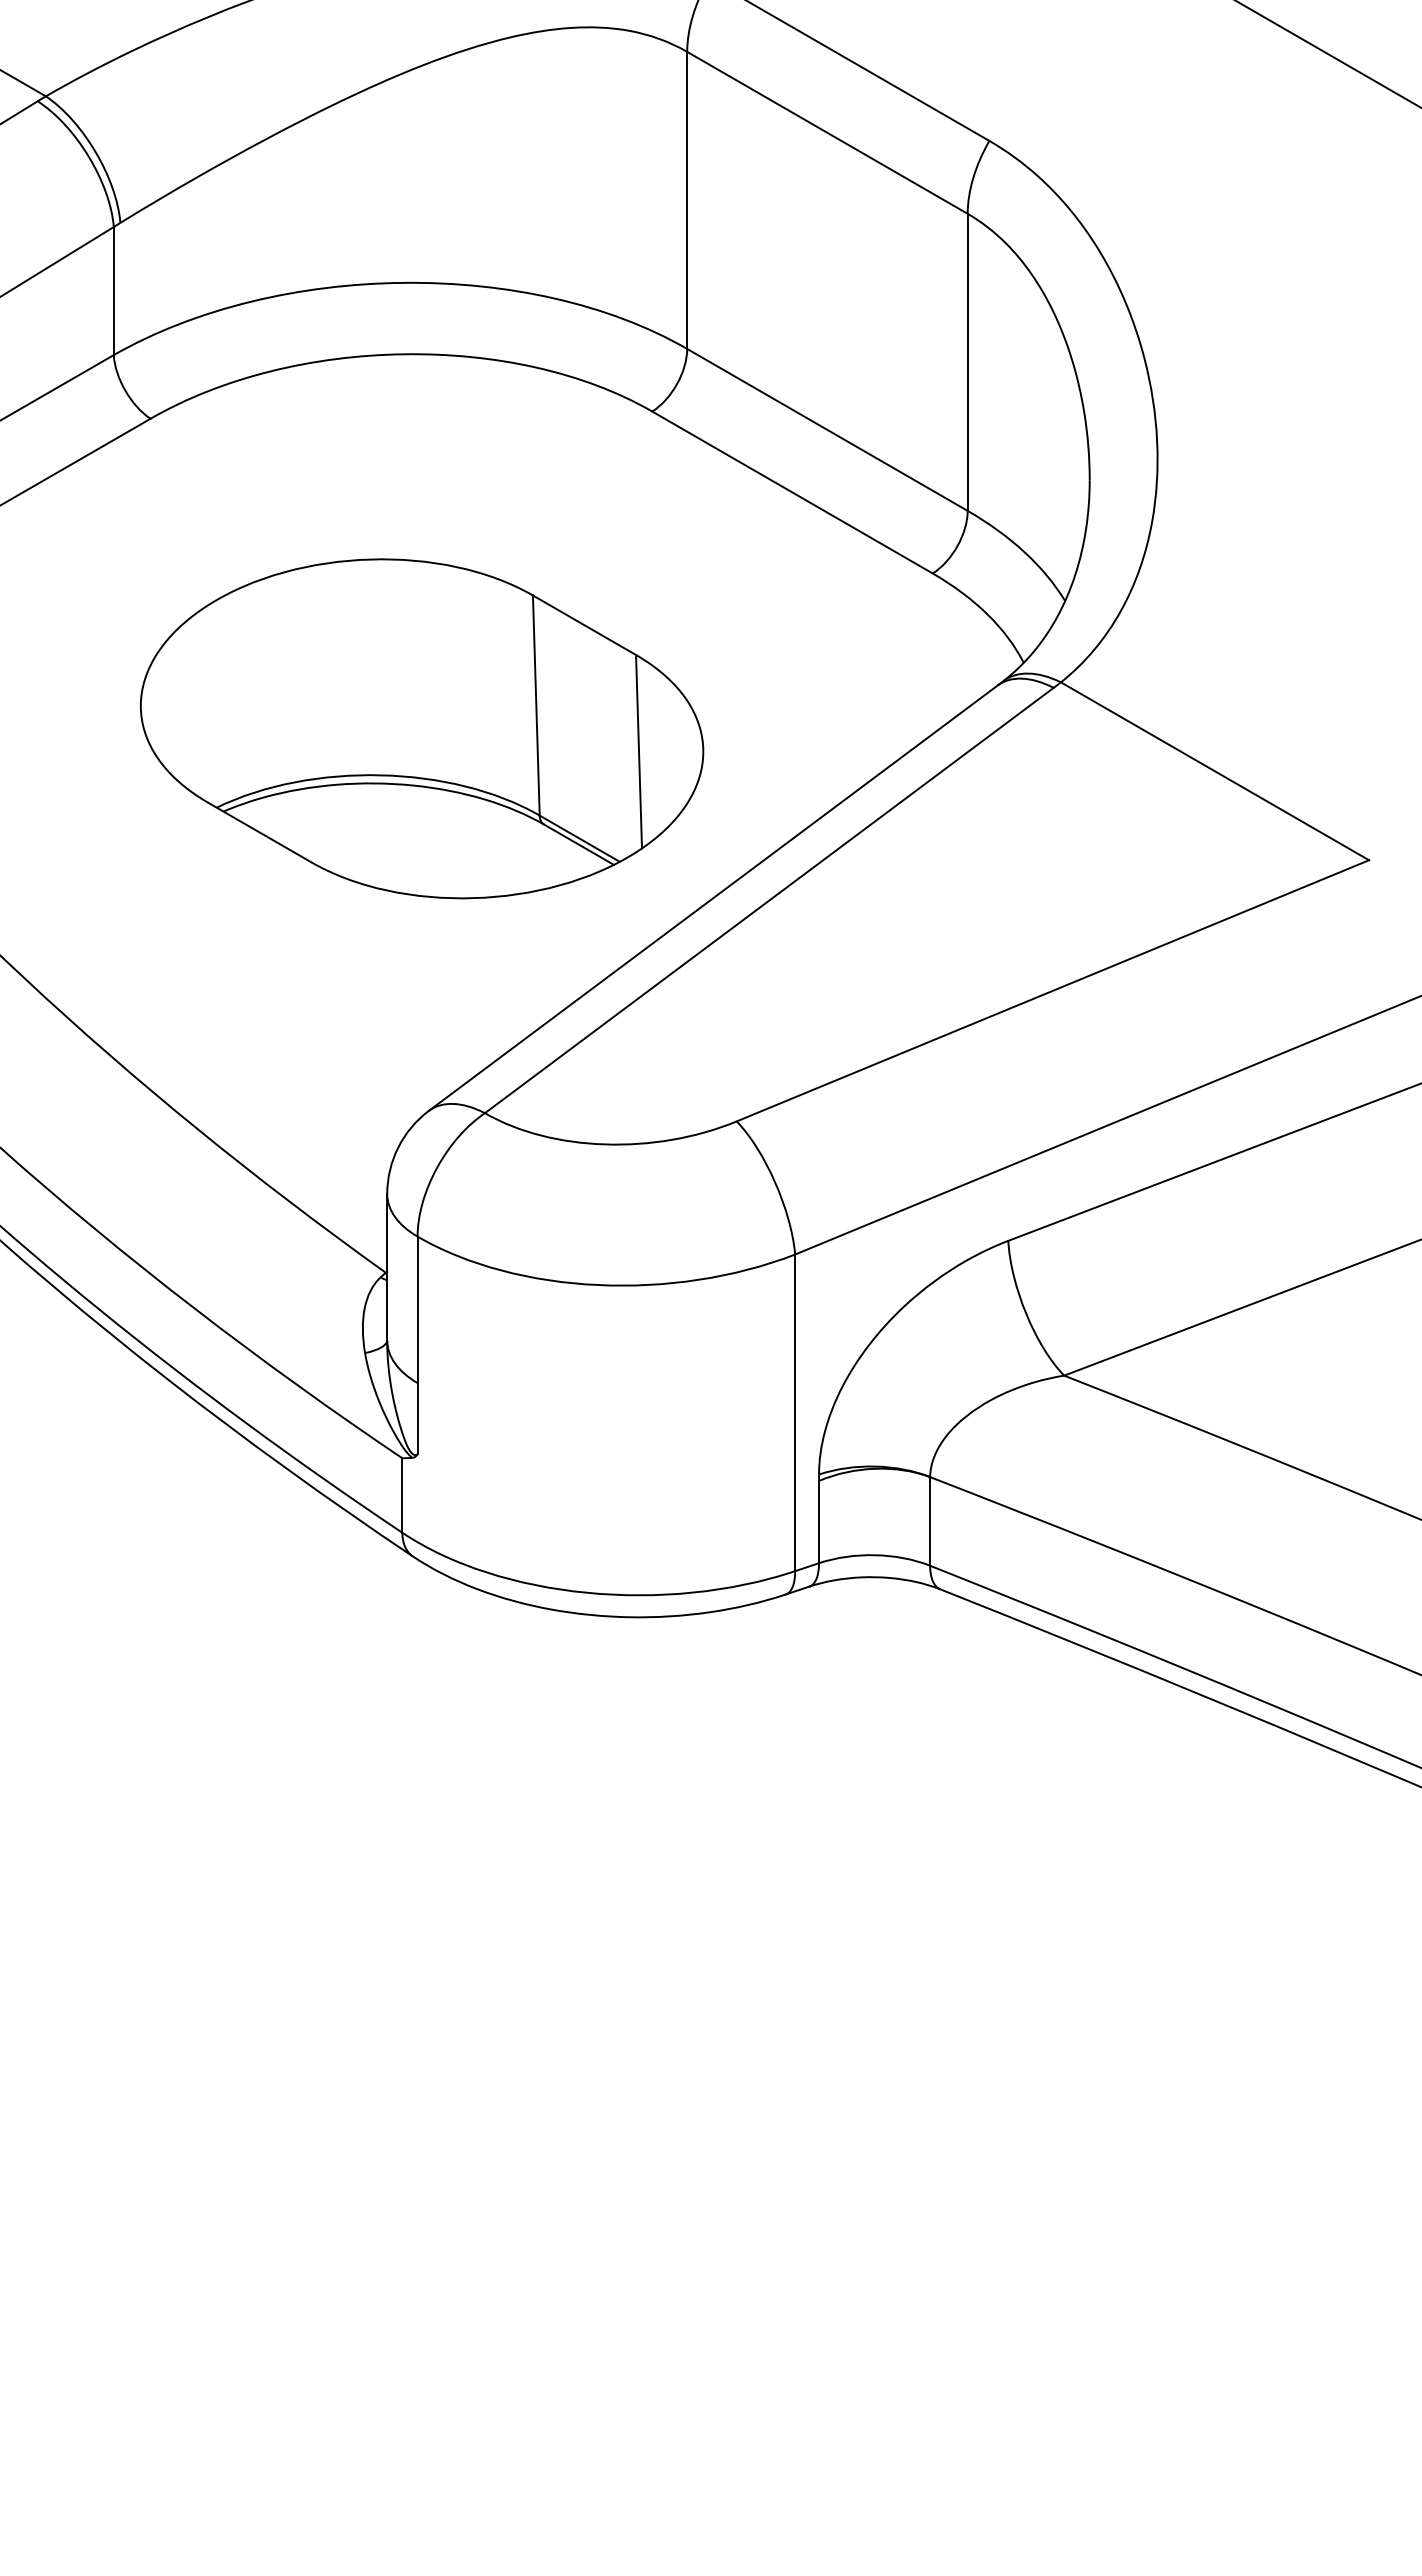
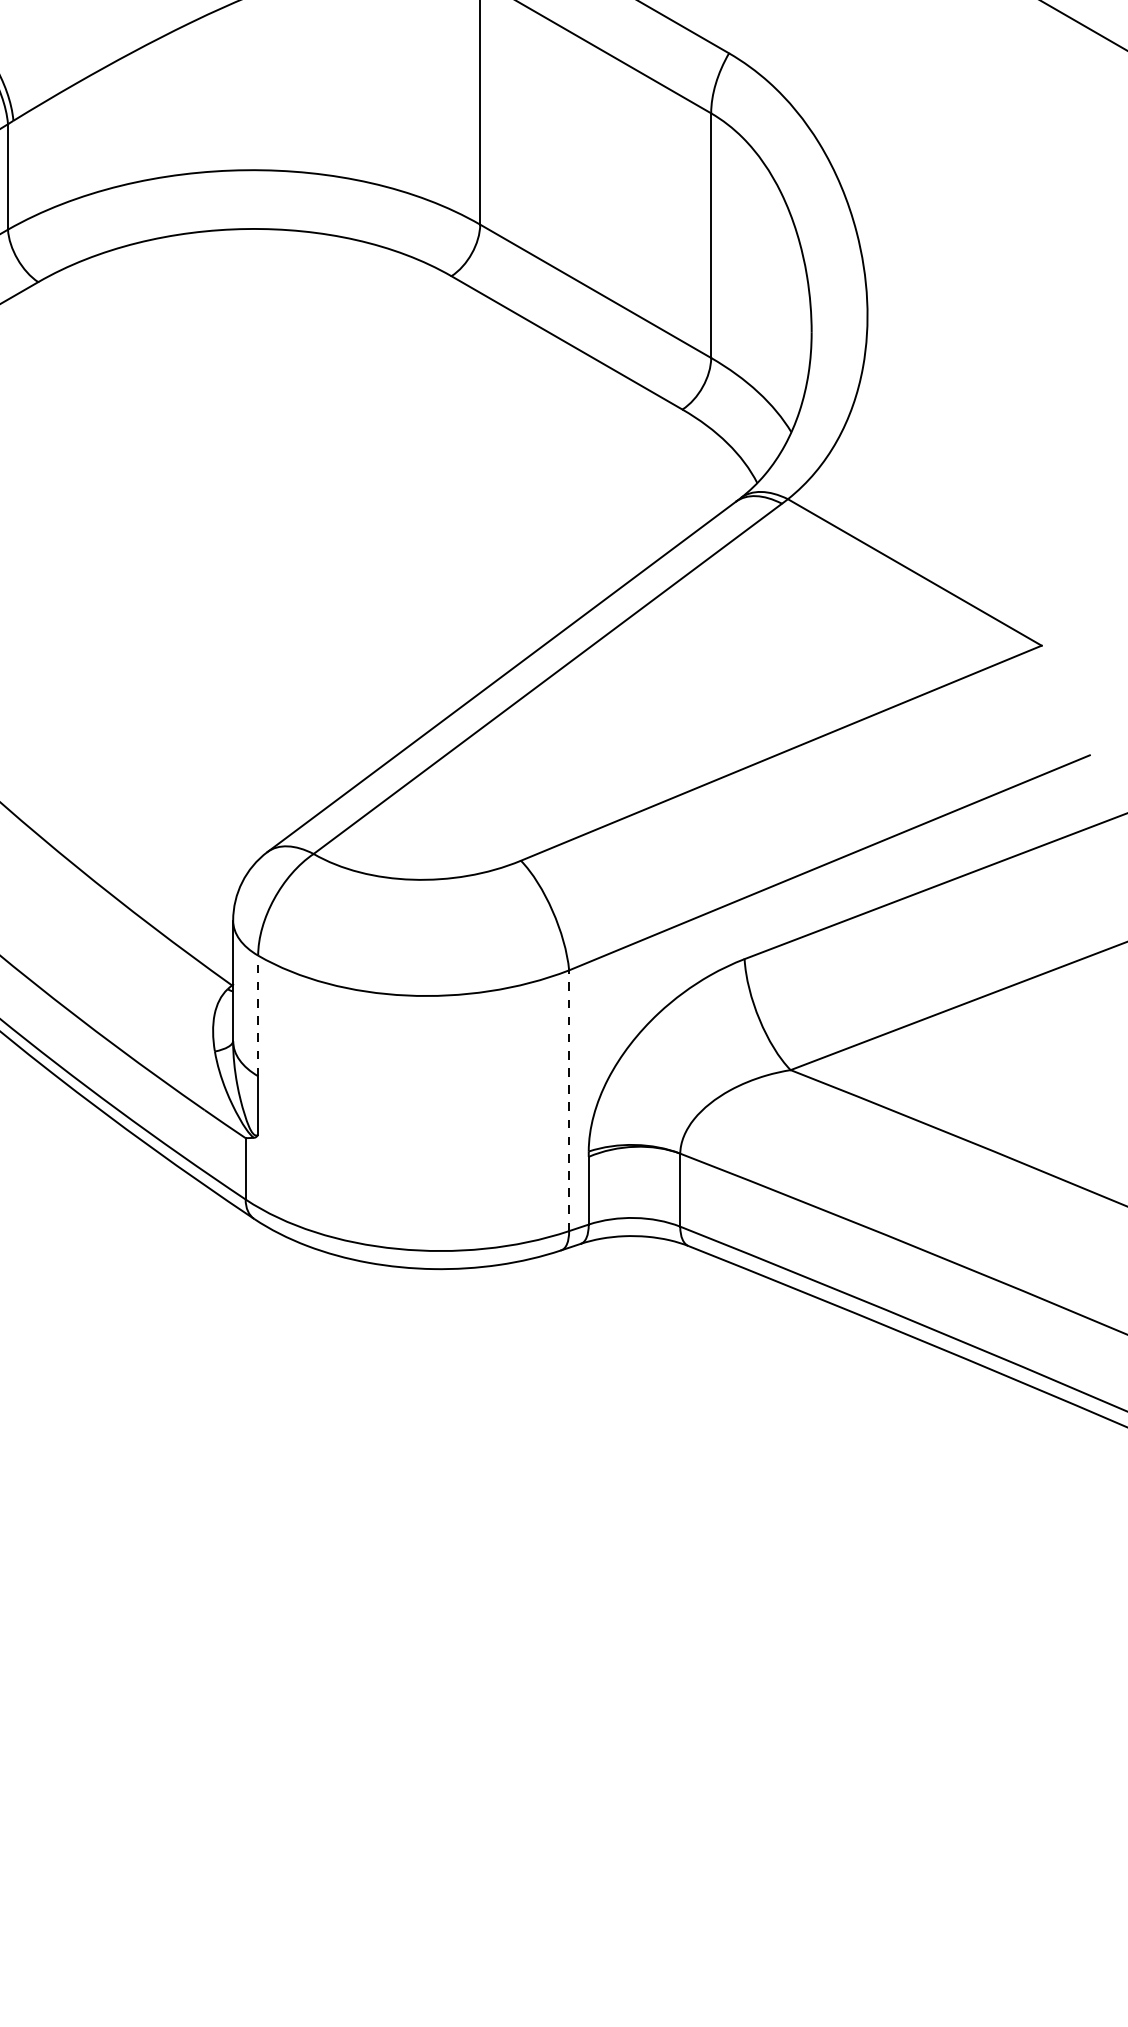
part: (422, 728) -> (262, 537), removed
line: (417, 1309) -> (258, 1015), solid -> dashed
line: (795, 1412) -> (569, 1100), solid -> dashed

